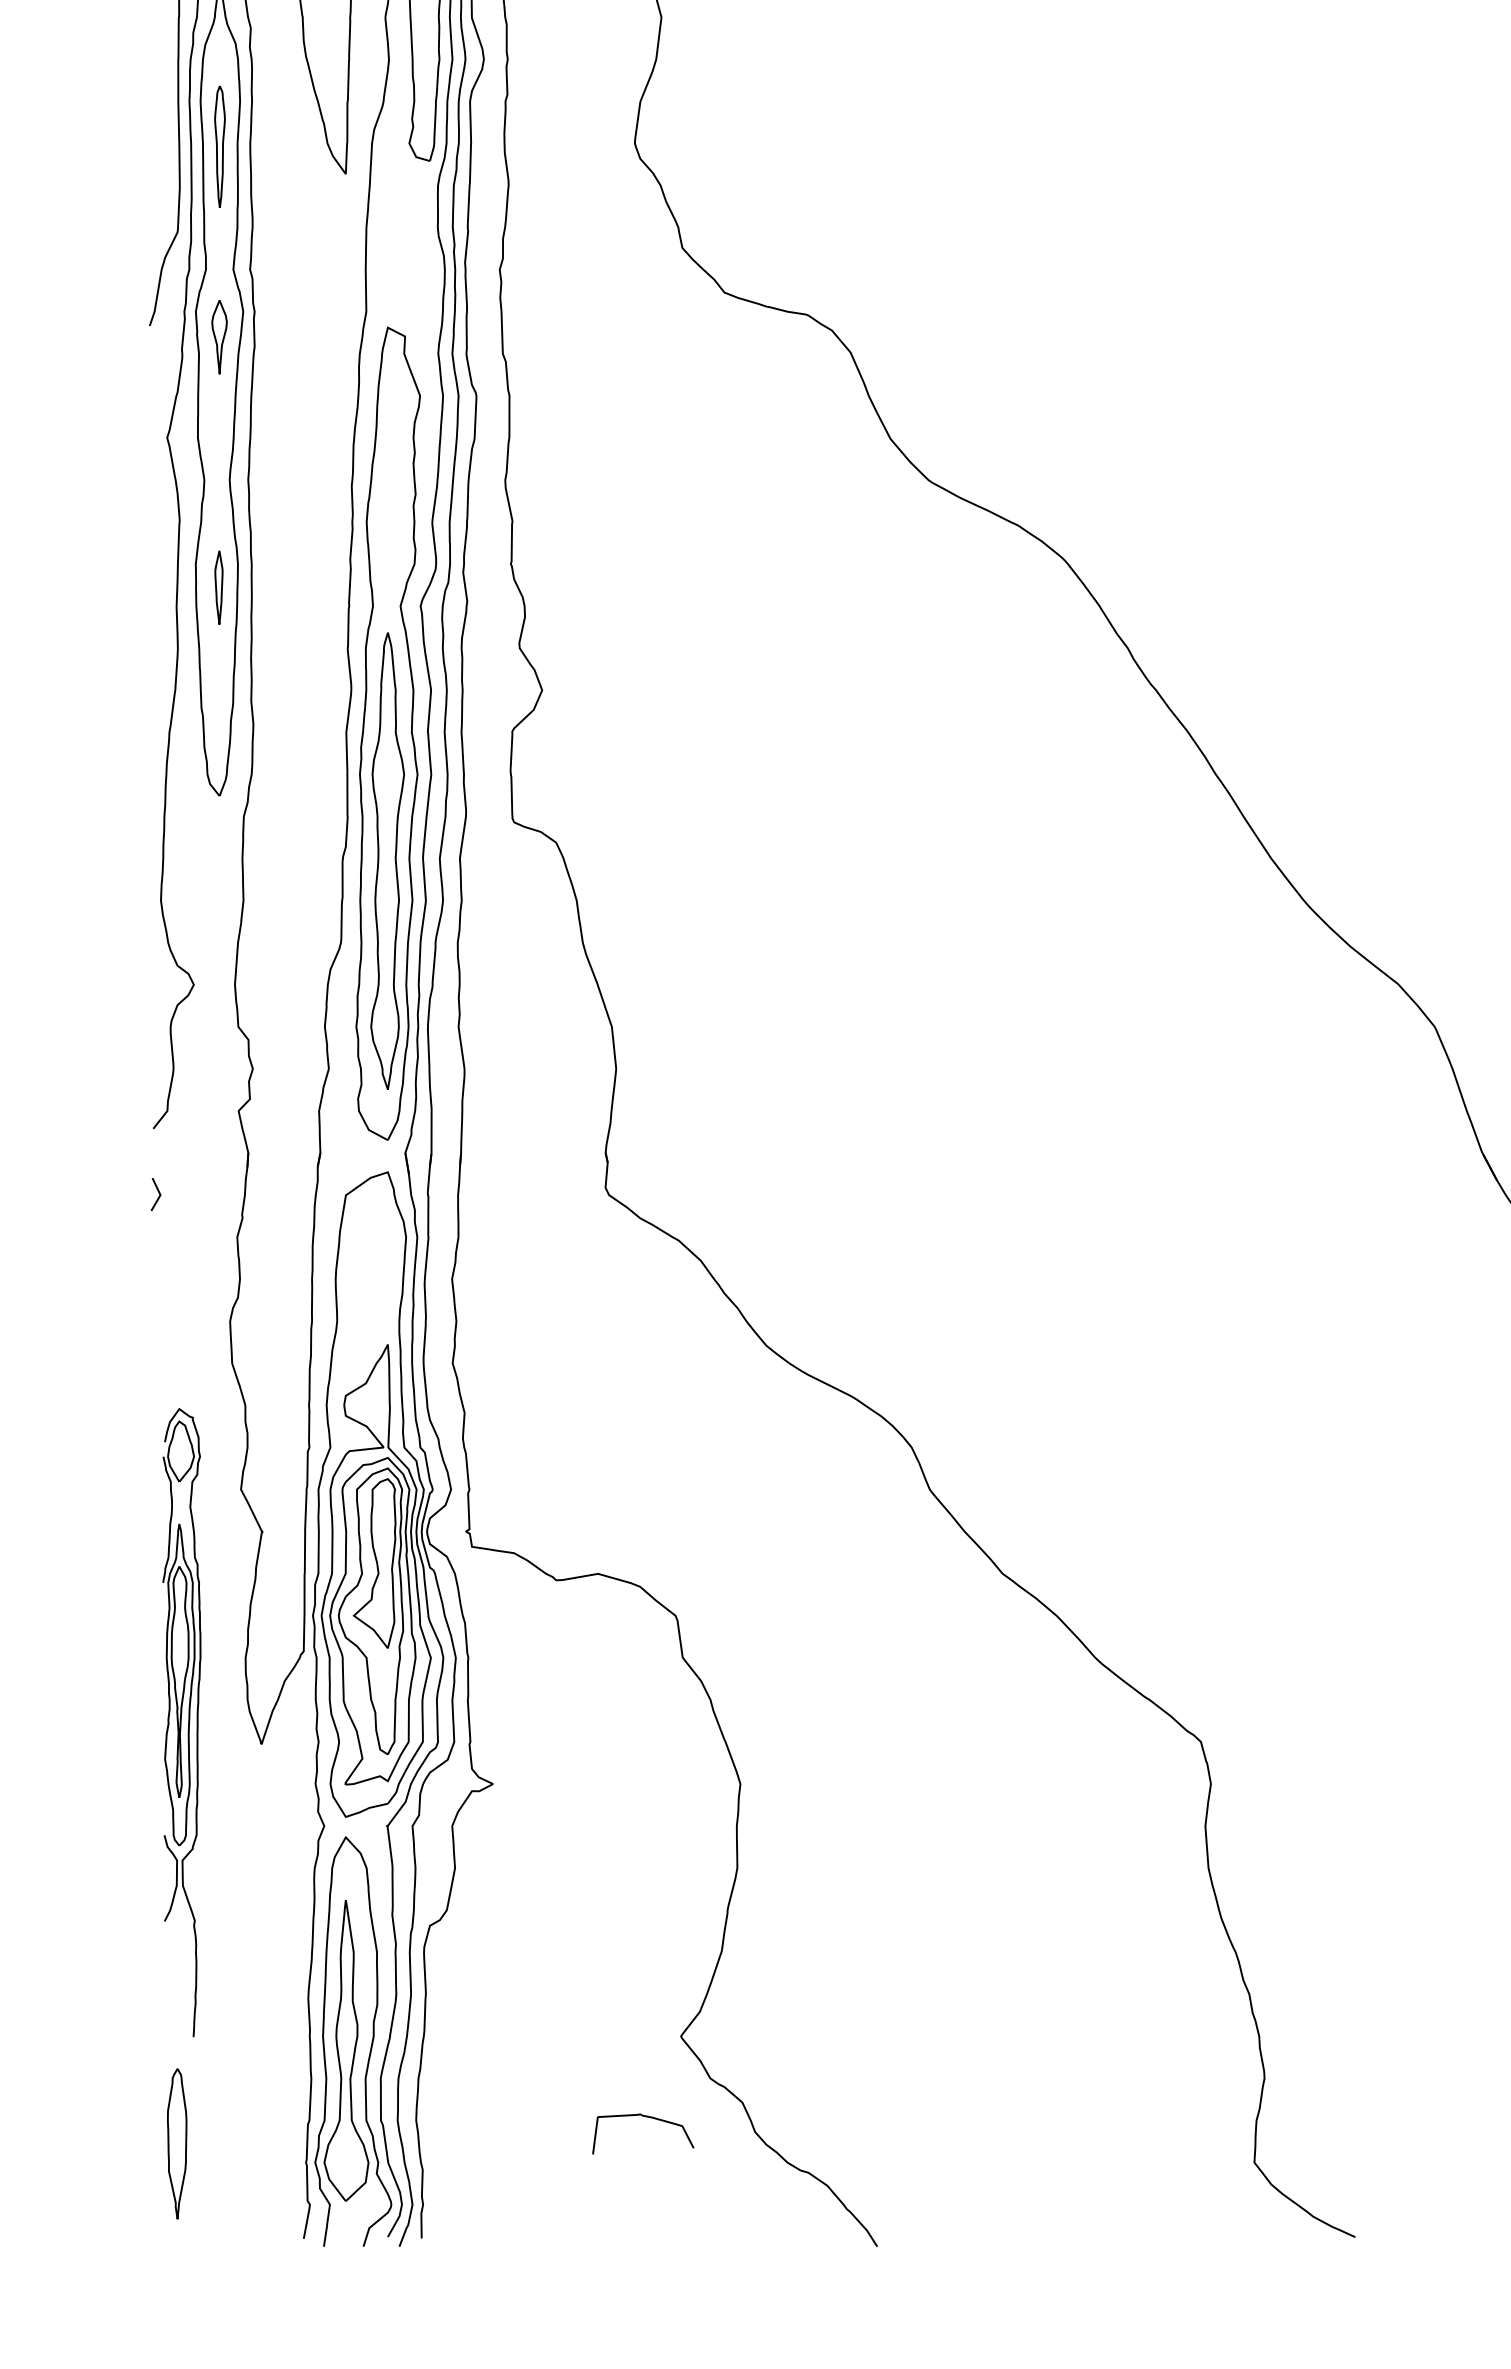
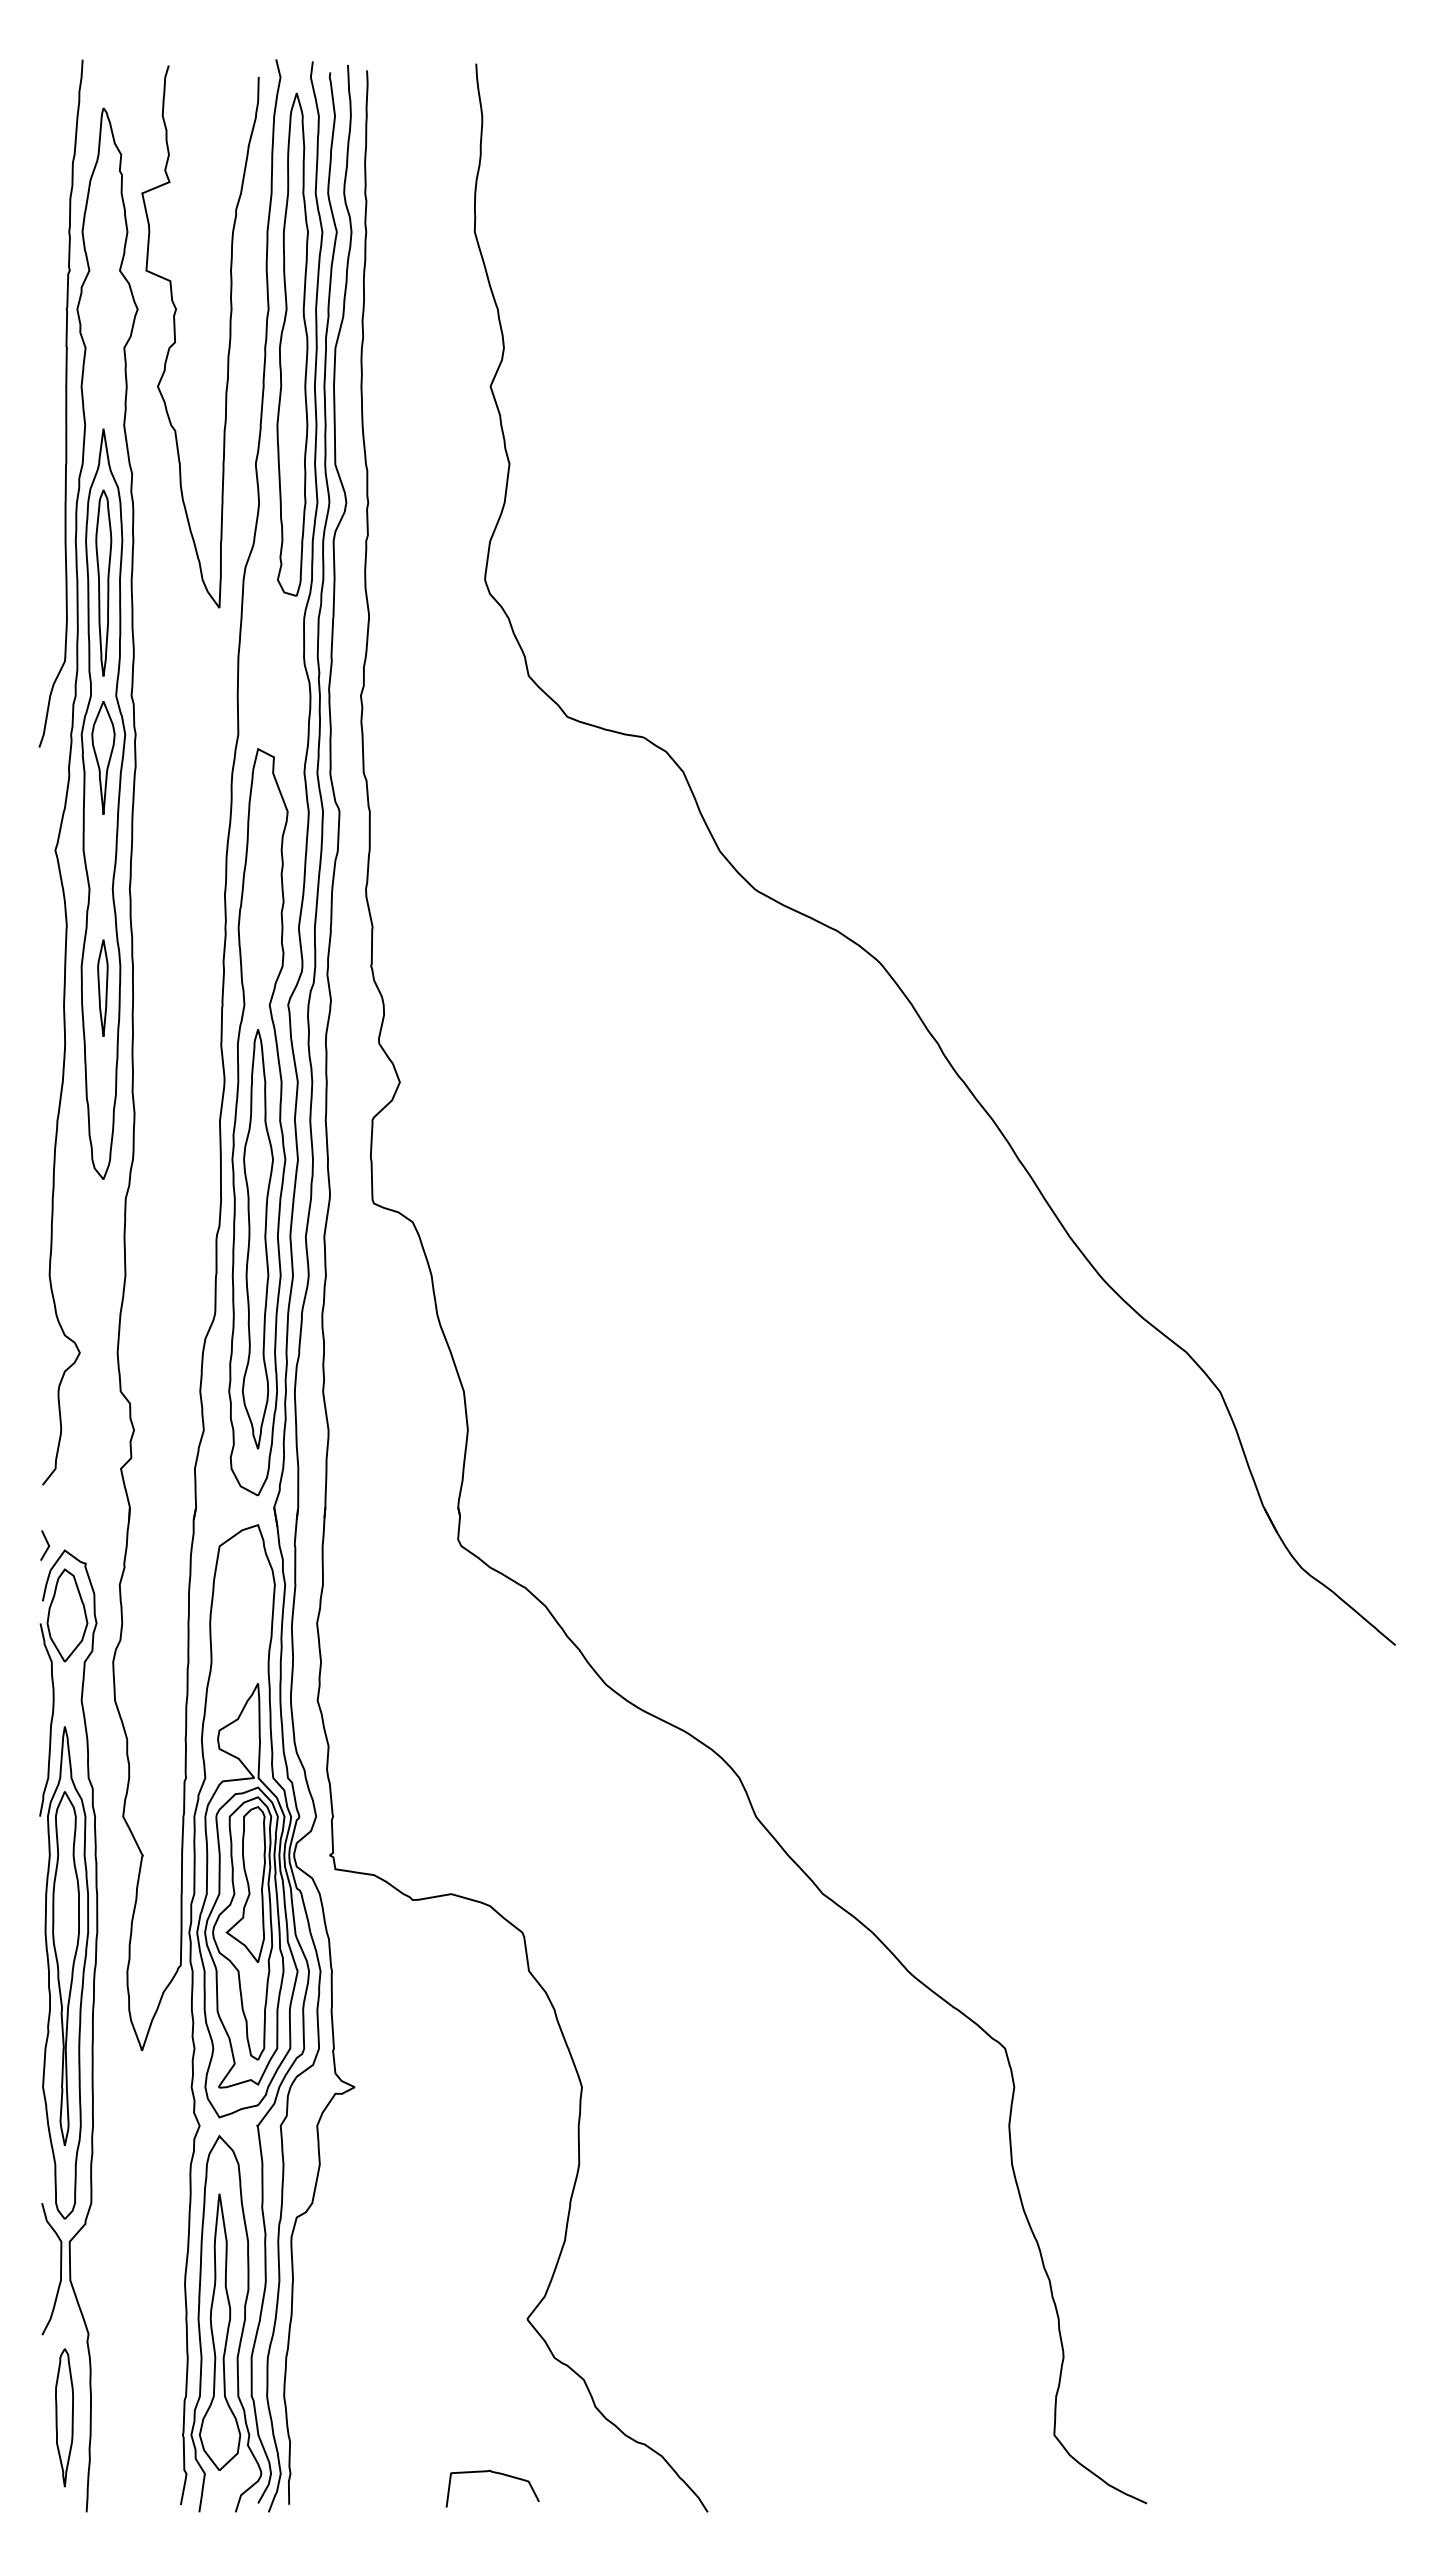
part: (219, 146) -> (103, 582), size x1.67
part: (219, 336) -> (103, 757), size x1.67
part: (218, 587) -> (102, 987), size x1.43
part: (181, 1722) -> (68, 2030), size x1.67
curve: (645, 2117) -> (494, 2473), moved

